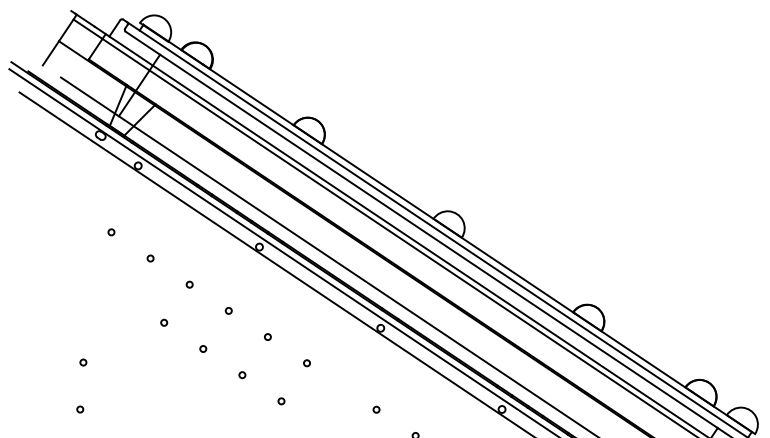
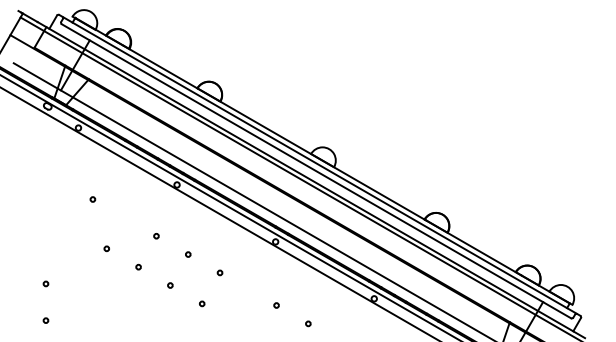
circle: (110, 231) -> (60, 180), removed
circle: (189, 284) -> (124, 217), removed

